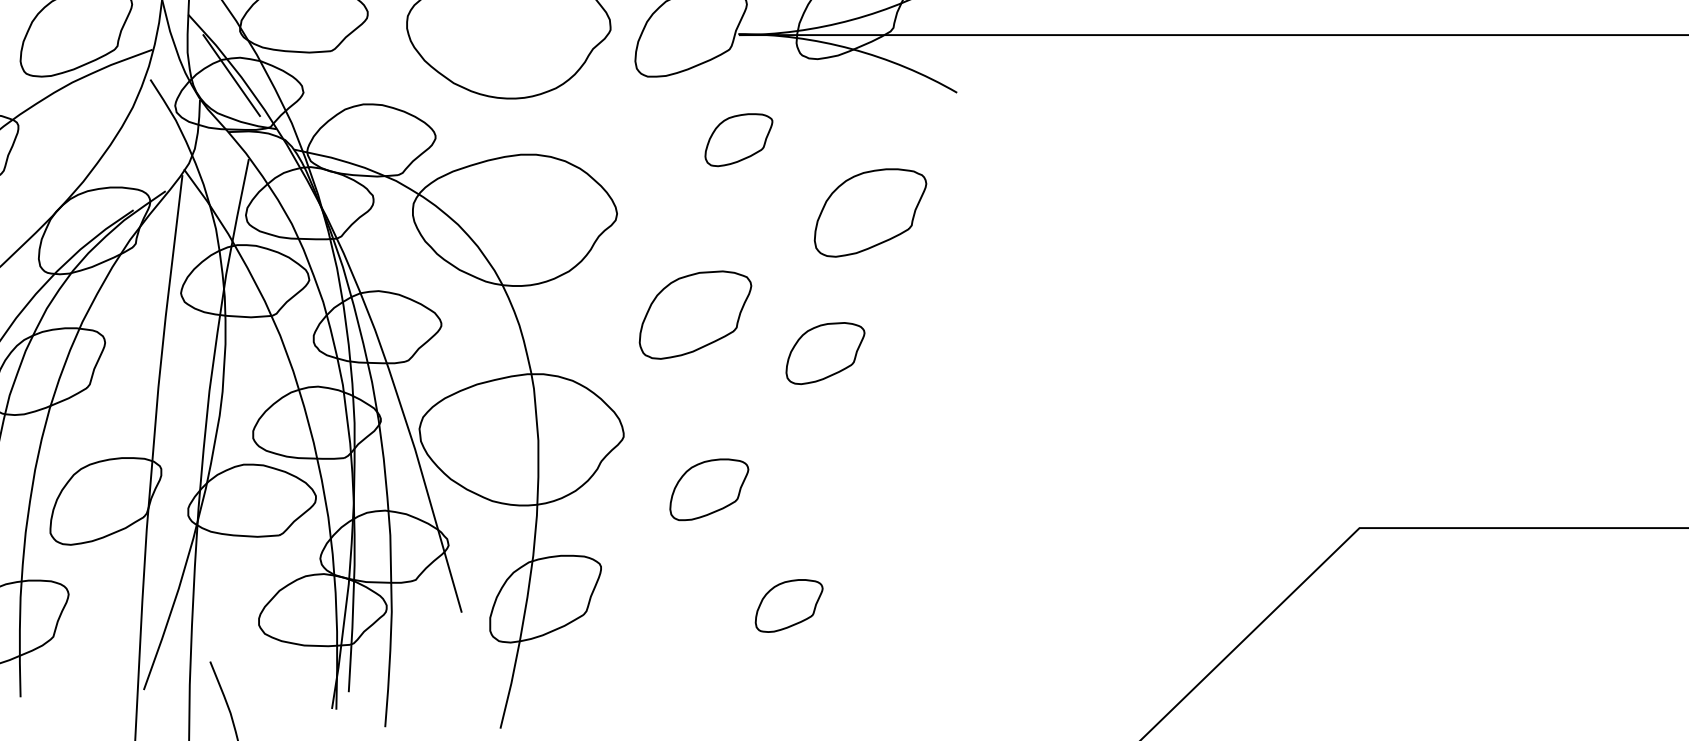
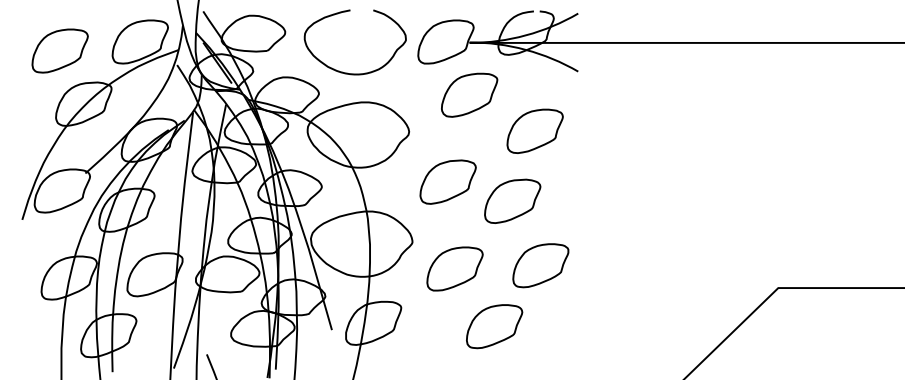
part: (738, 138) -> (469, 94), size x1.67
part: (824, 351) -> (512, 200), size x1.43
part: (881, 482) -> (540, 265), added
part: (708, 488) -> (454, 268), size x1.43
part: (788, 605) -> (494, 326), size x1.67

